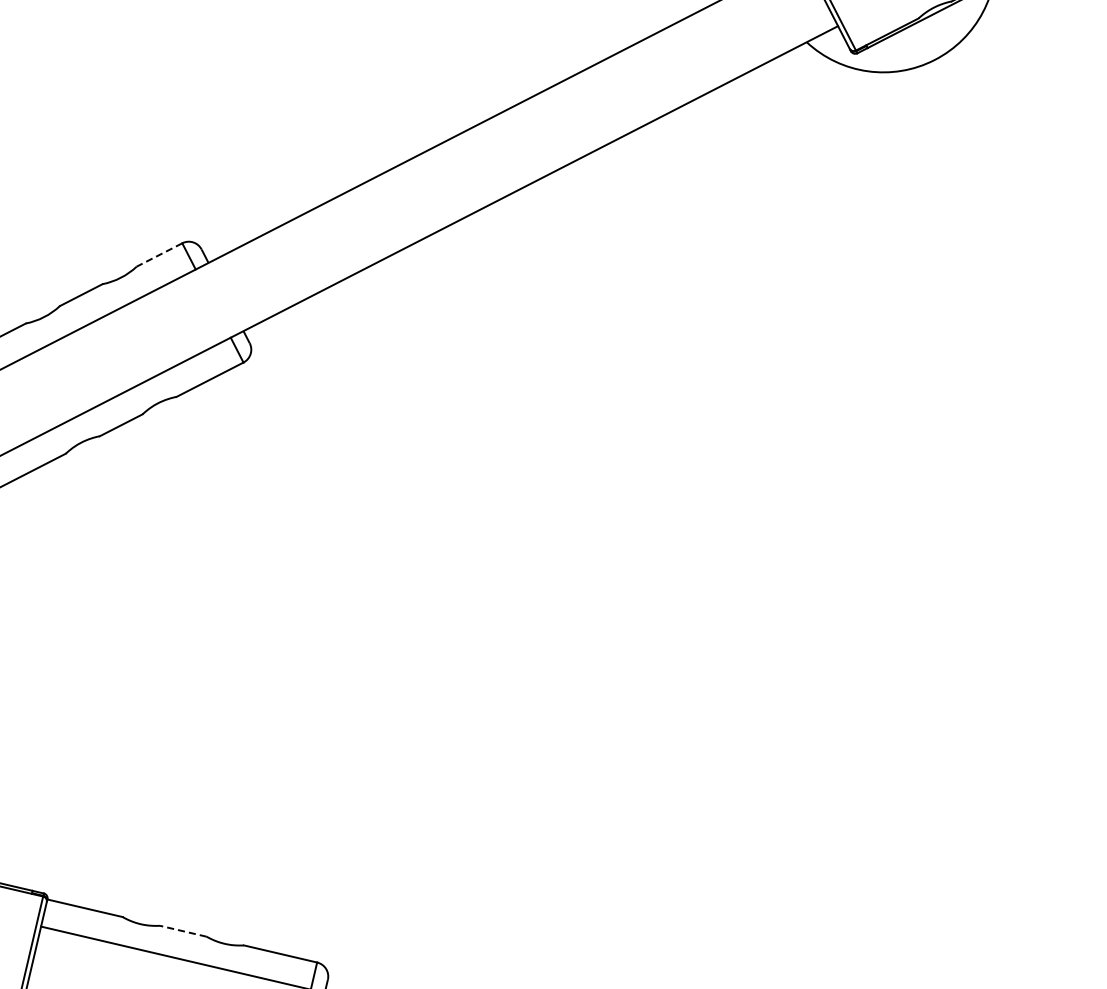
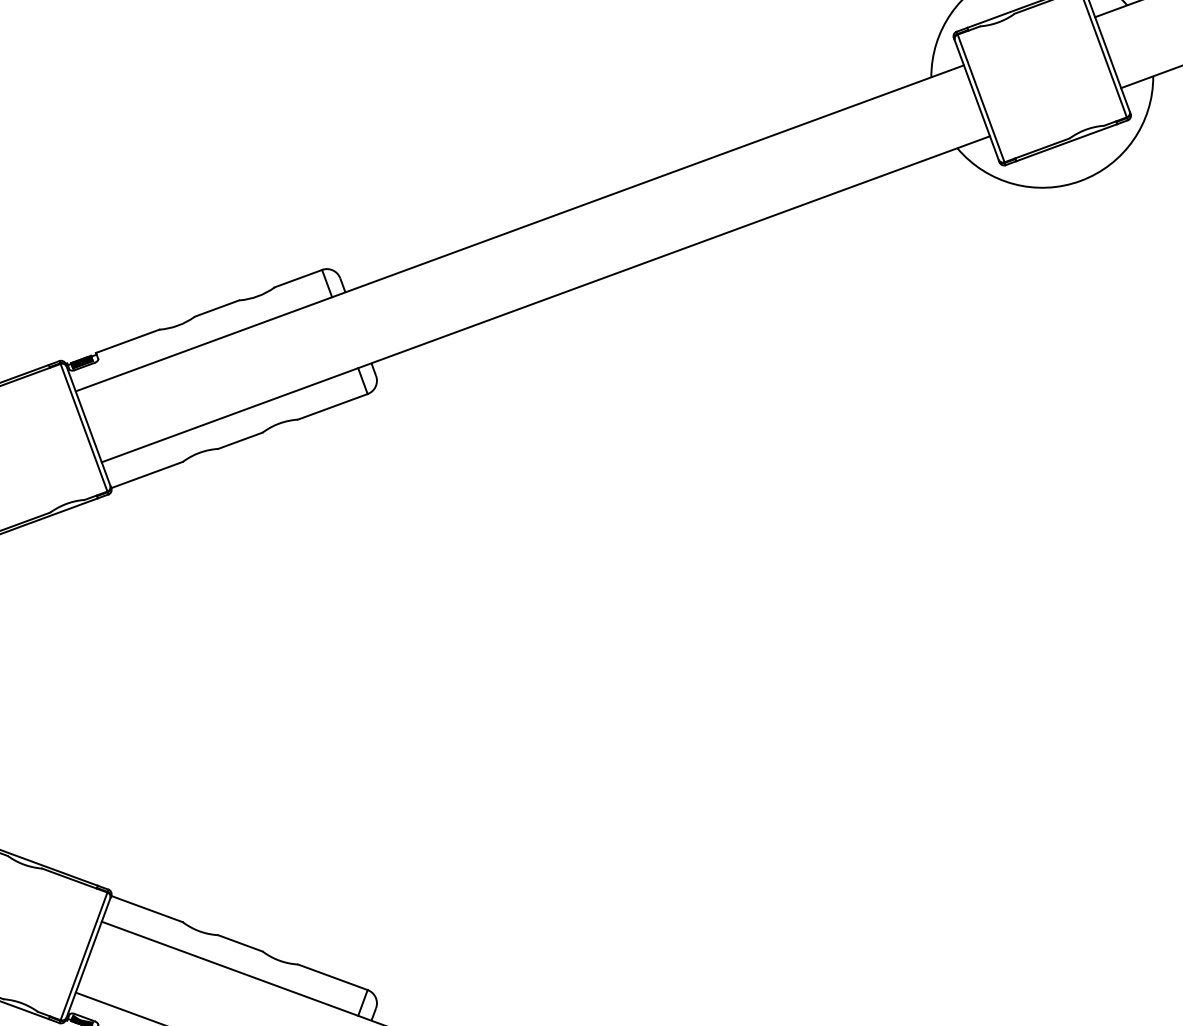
line: (158, 254) -> (297, 278), dashed -> solid
line: (183, 931) -> (240, 943), dashed -> solid

